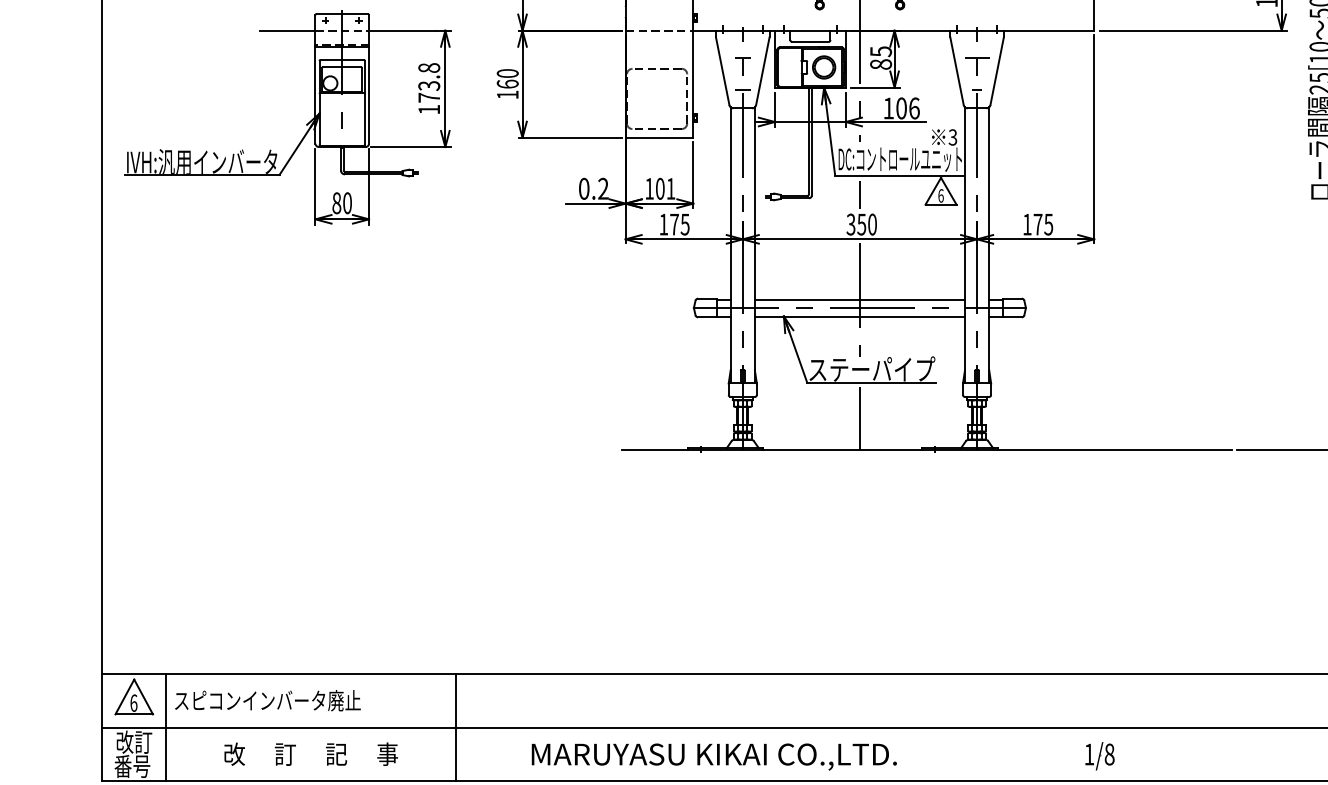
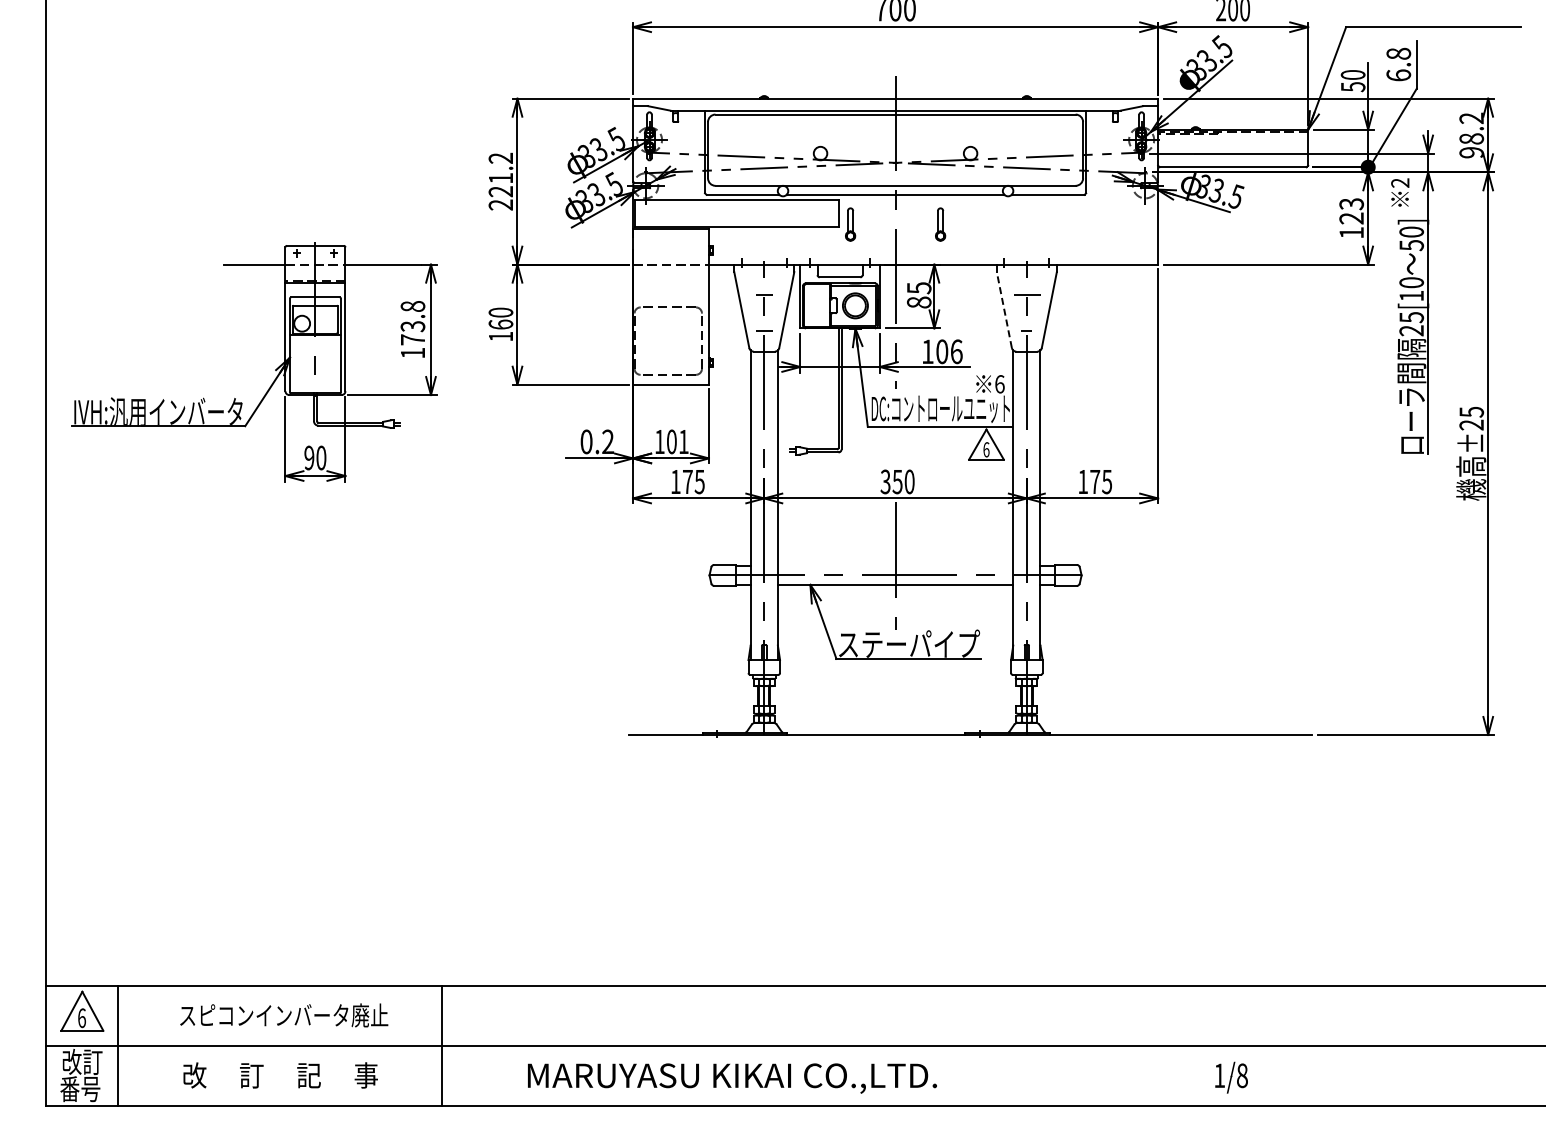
line: (957, 71) -> (1004, 310), solid -> dashed
text: (952, 137) -> (999, 384), 3 -> 6
line: (859, 194) -> (895, 448), removed
text: (336, 202) -> (309, 457), 80 -> 90
line: (859, 299) -> (895, 565), removed
line: (859, 418) -> (895, 699), removed
text: (268, 700) -> (284, 1015), moved
part: (1099, 756) -> (1231, 1077), moved

